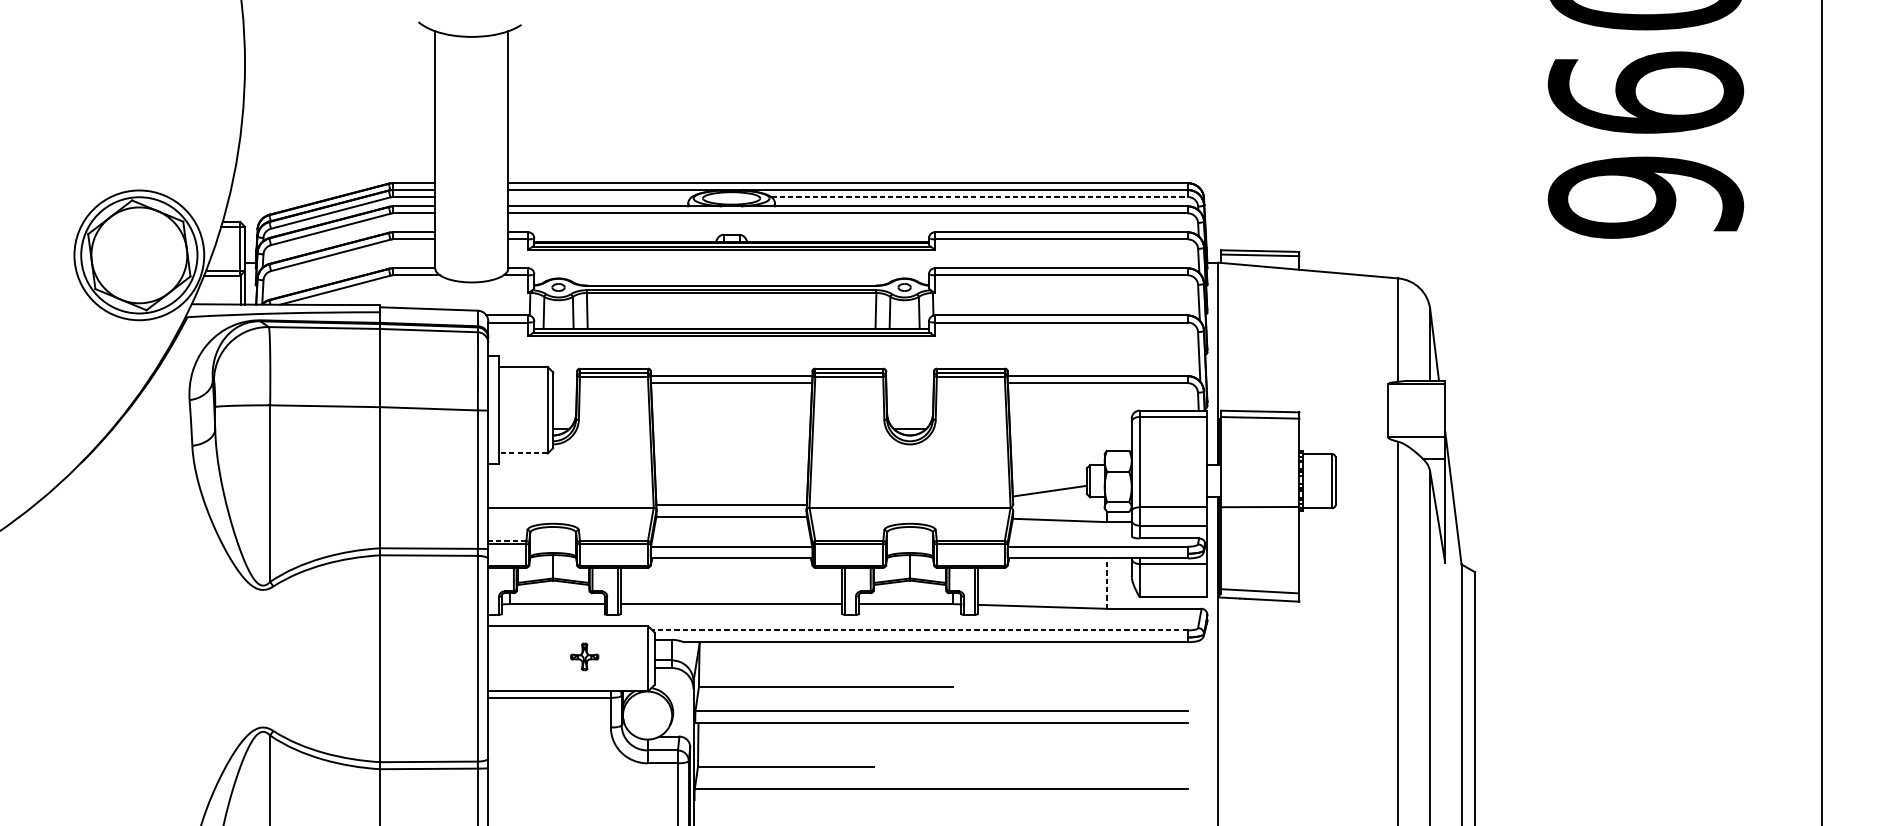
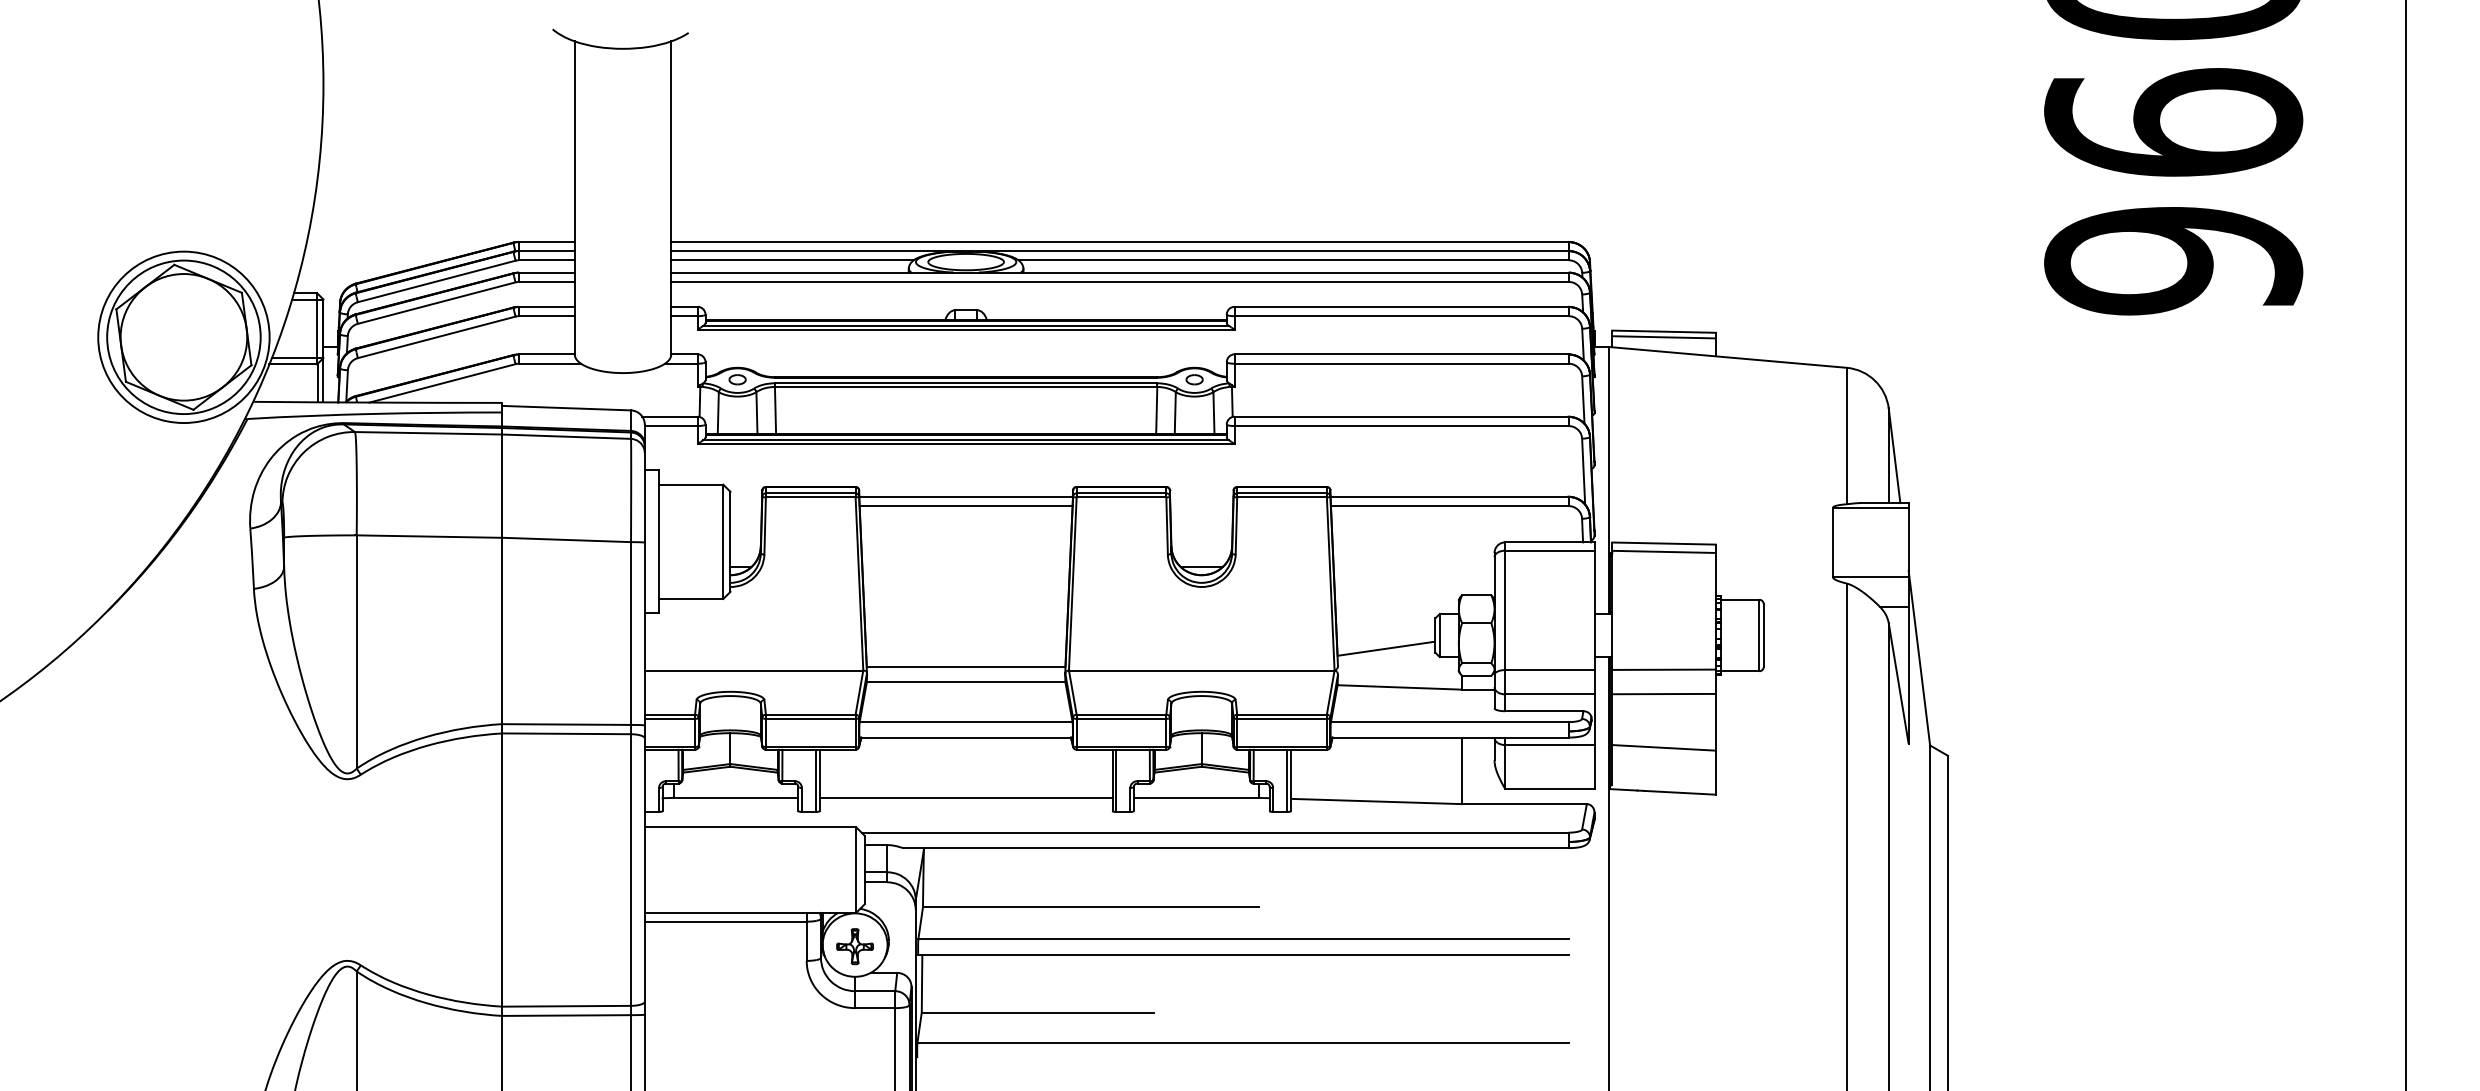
line: (600, 197) -> (792, 260), added
line: (980, 197) -> (1294, 260), dashed -> solid
line: (522, 453) -> (690, 598), dashed -> solid
line: (1259, 525) -> (1663, 693), added
line: (507, 540) -> (669, 714), dashed -> solid
line: (1107, 583) -> (1462, 770), dashed -> solid
line: (1258, 590) -> (1663, 747), moved
line: (919, 630) -> (1214, 832), dashed -> solid
part: (584, 656) -> (854, 946), moved

